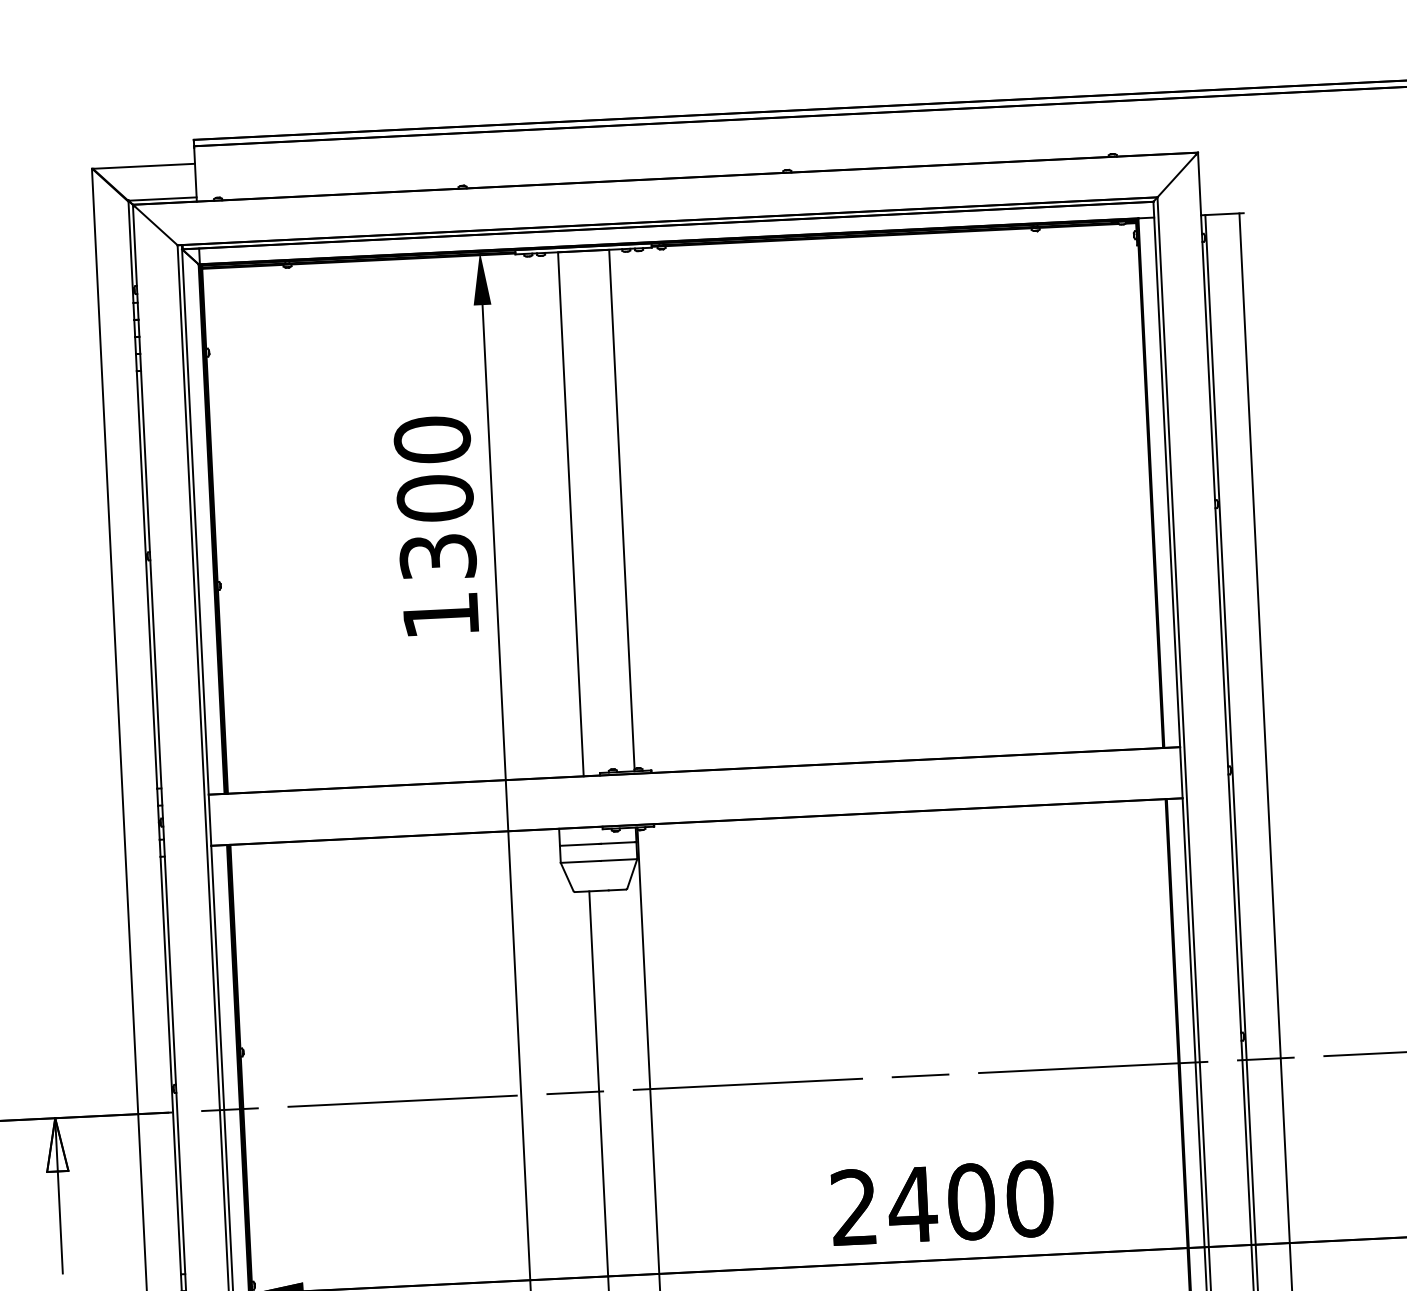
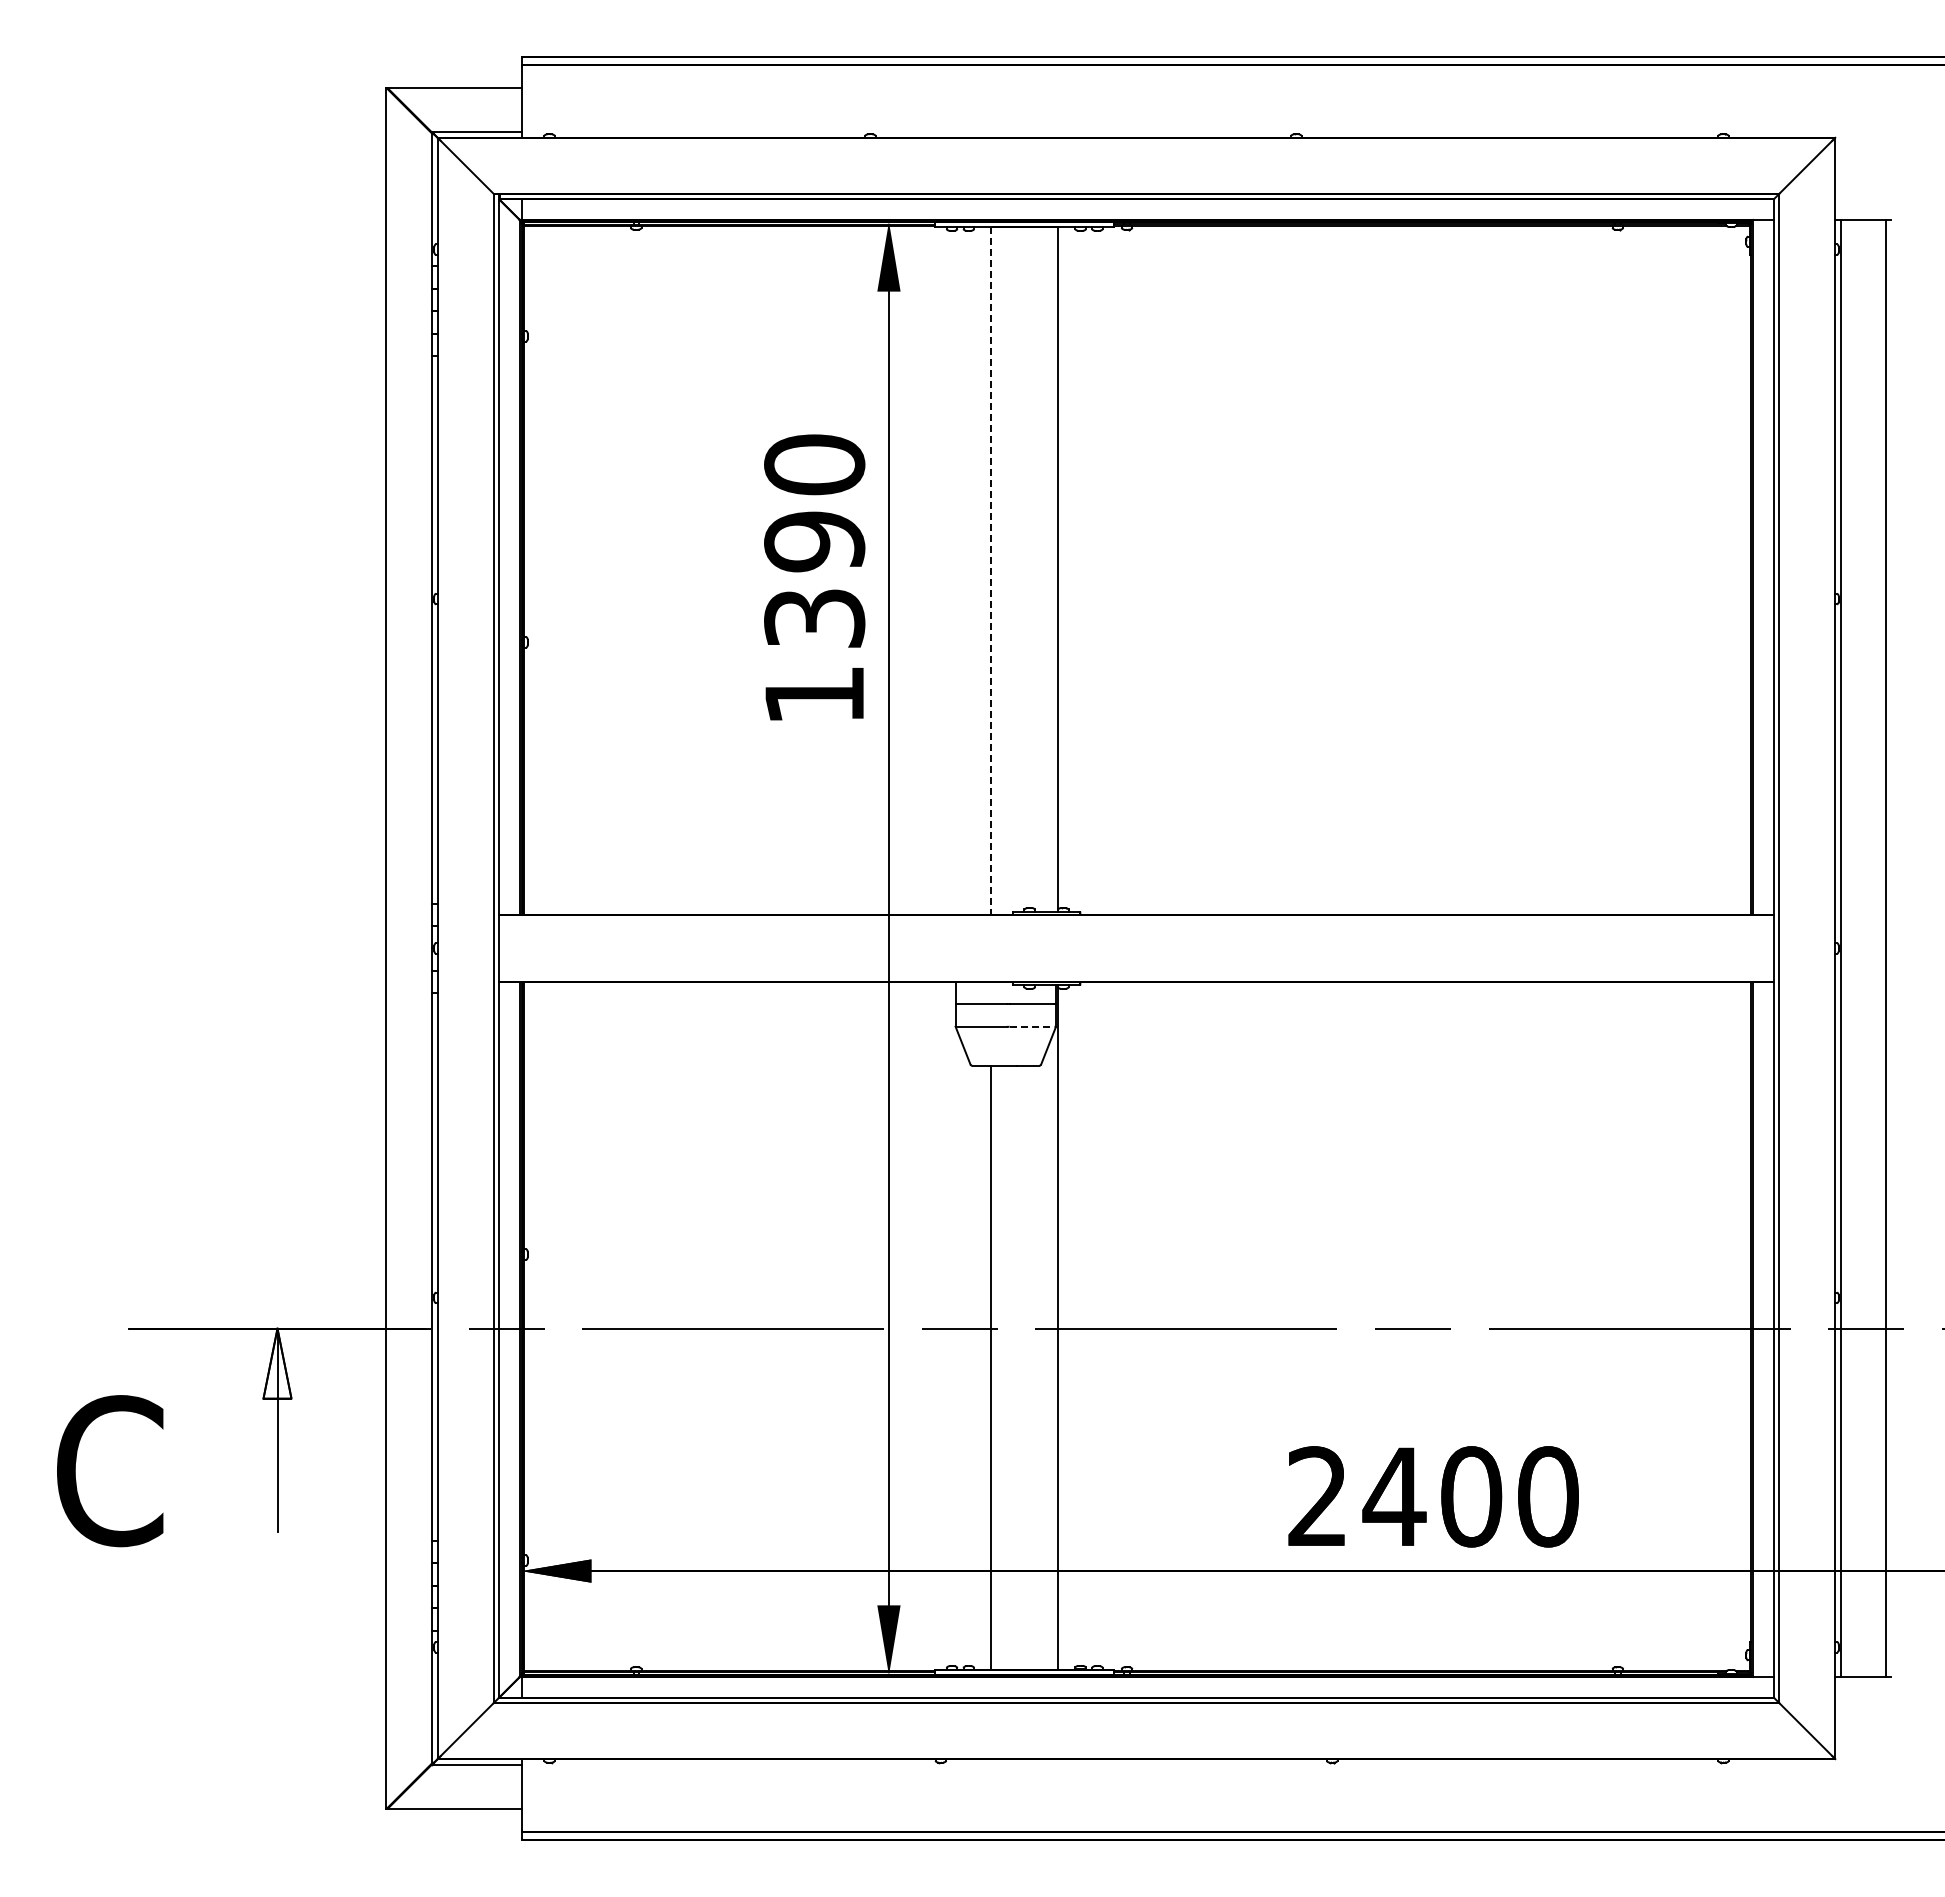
text: (435, 498) -> (814, 541), 1300 -> 1390
line: (571, 514) -> (991, 571), solid -> dashed
line: (619, 859) -> (1032, 1026), solid -> dashed

